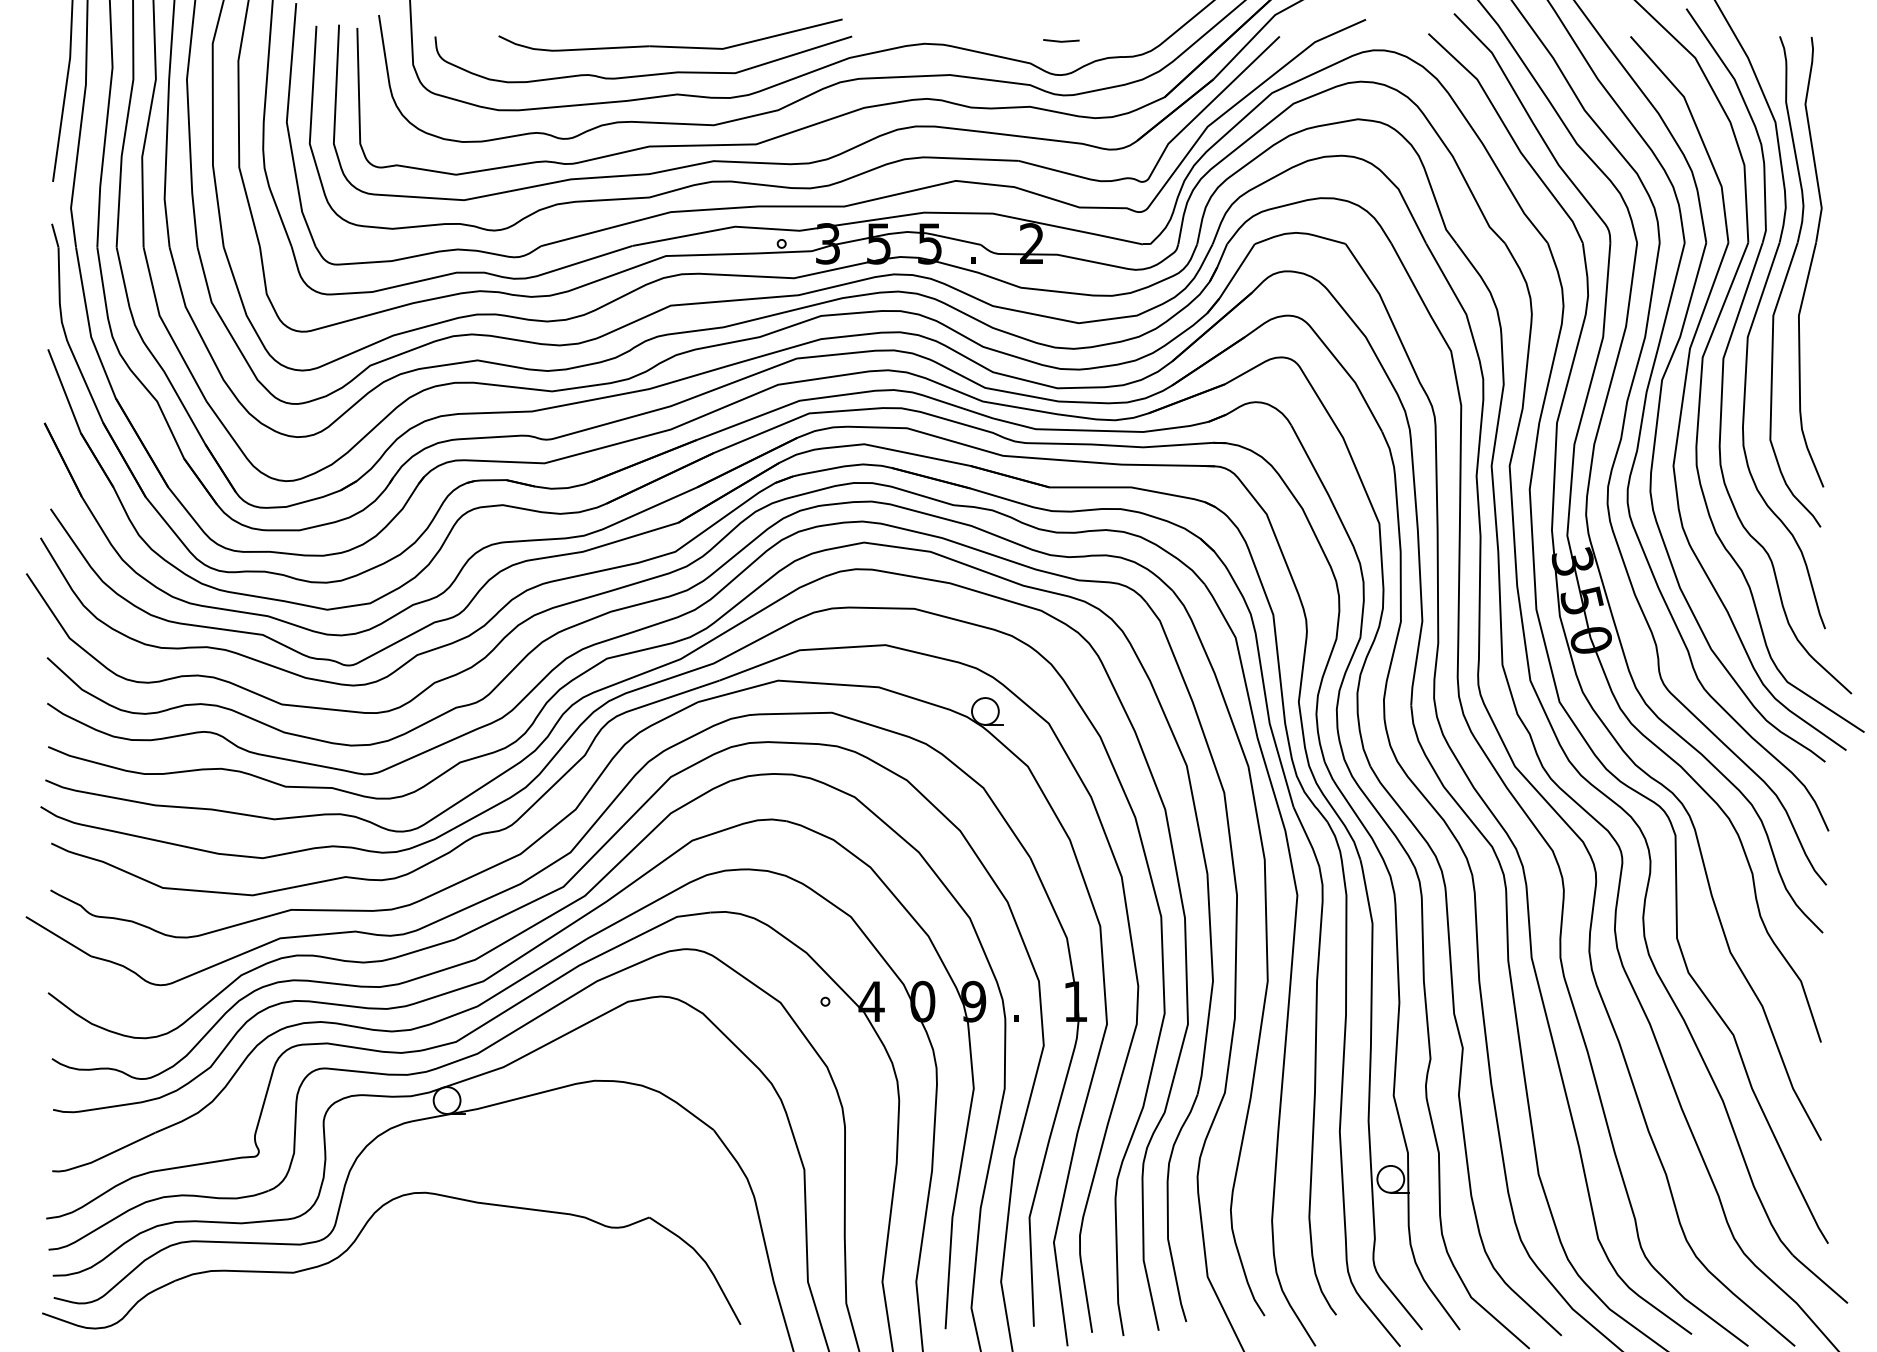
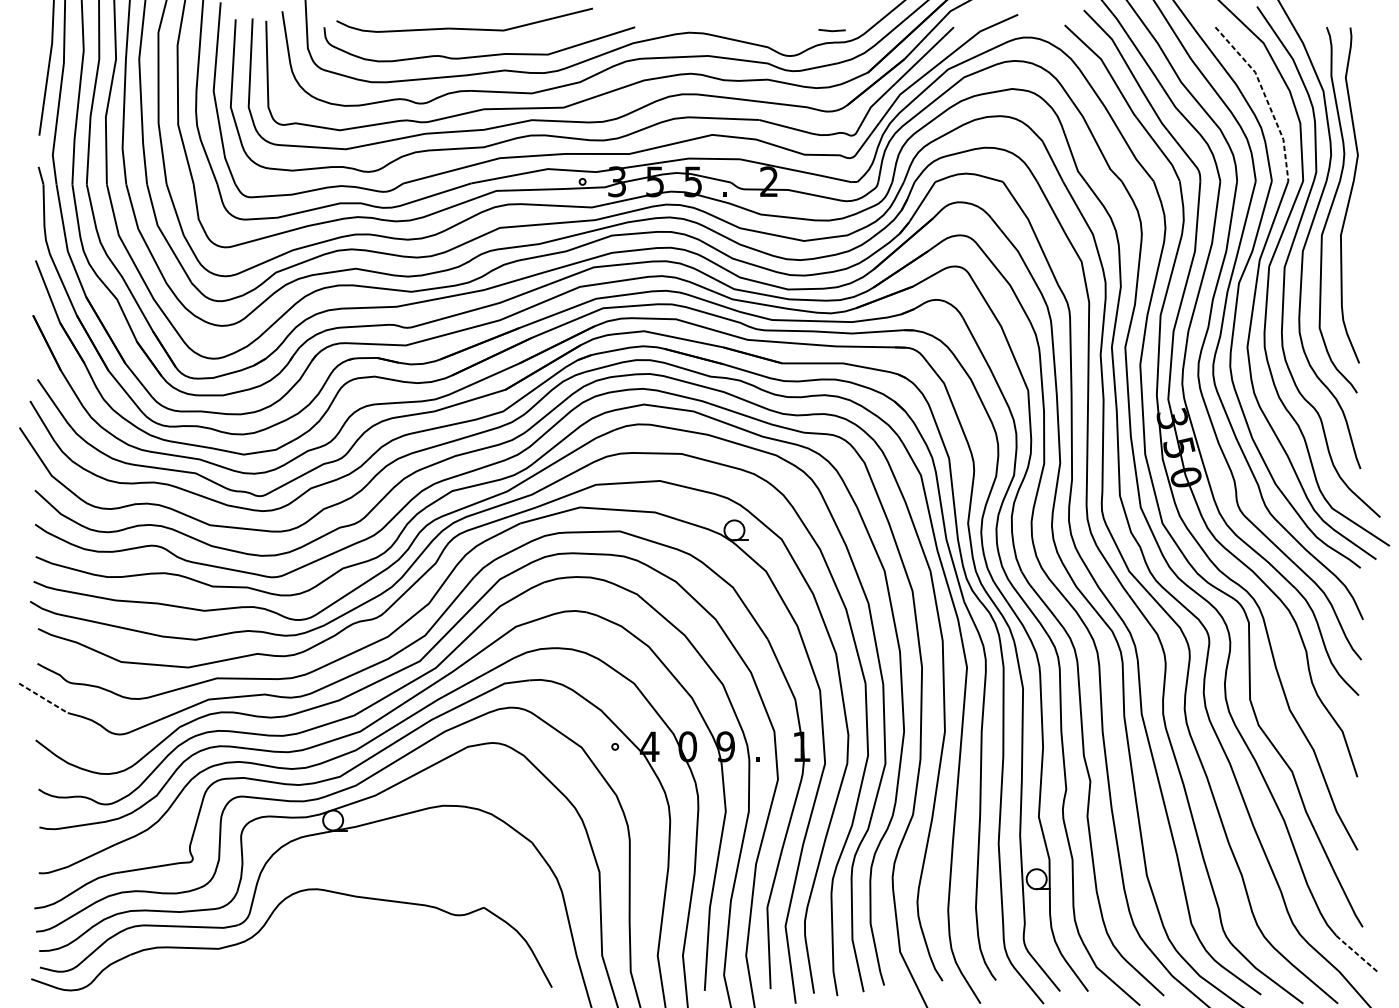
line: (1061, 40) -> (832, 30), moved
part: (670, 46) -> (464, 28), moved
line: (1698, 130) -> (1266, 97), solid -> dashed
line: (58, 936) -> (43, 698), solid -> dashed
line: (1820, 1279) -> (1357, 953), solid -> dashed

